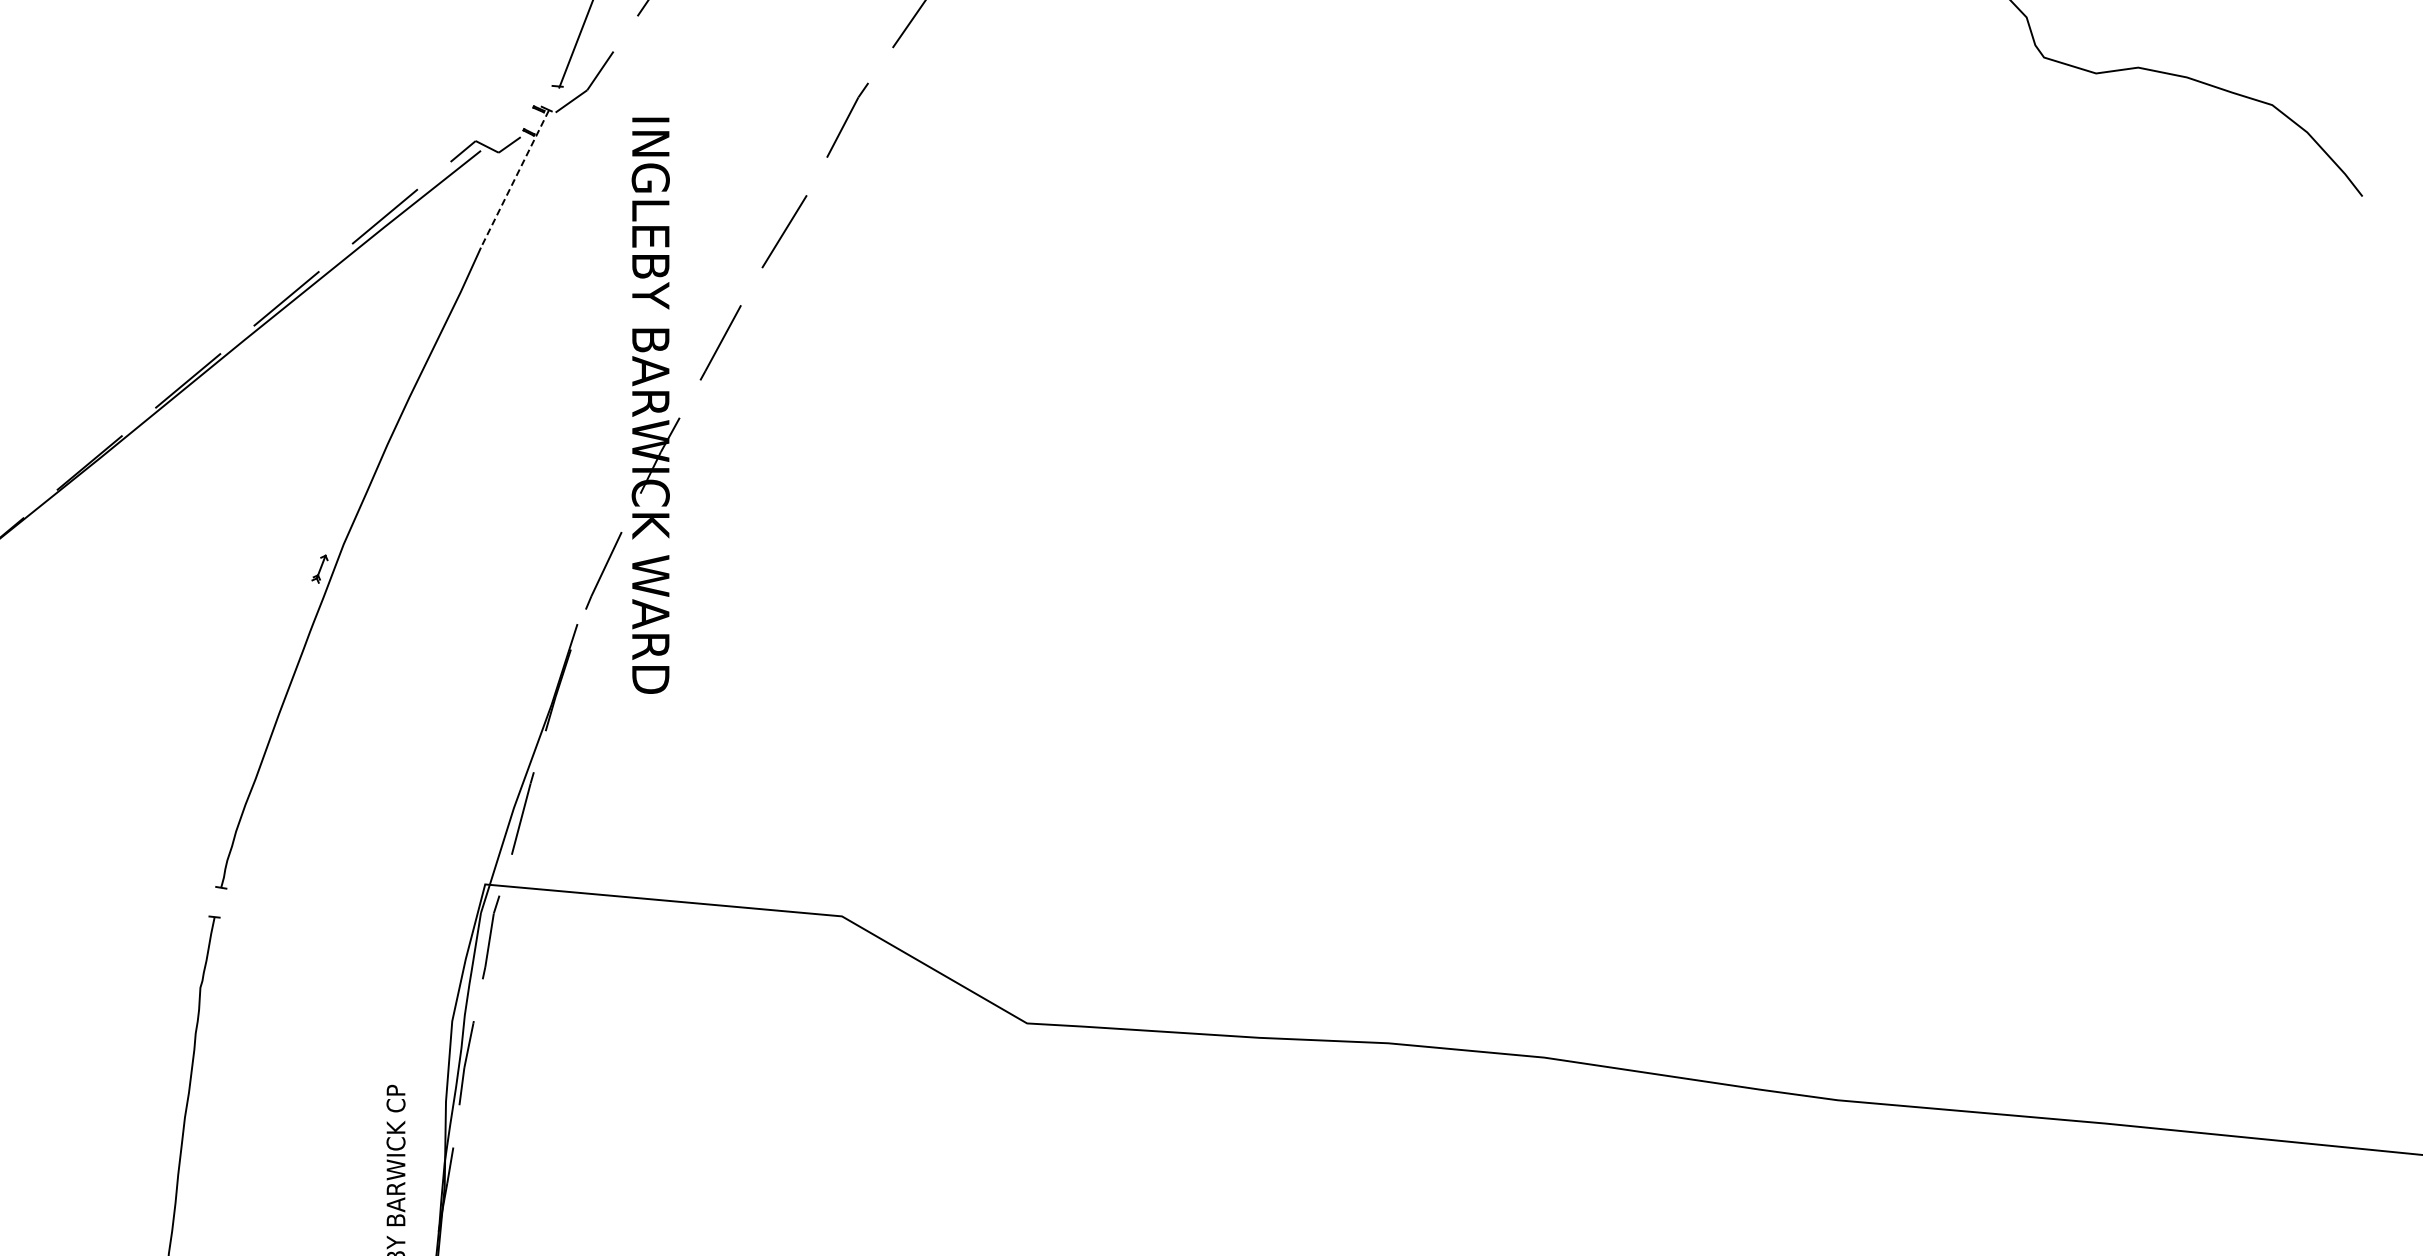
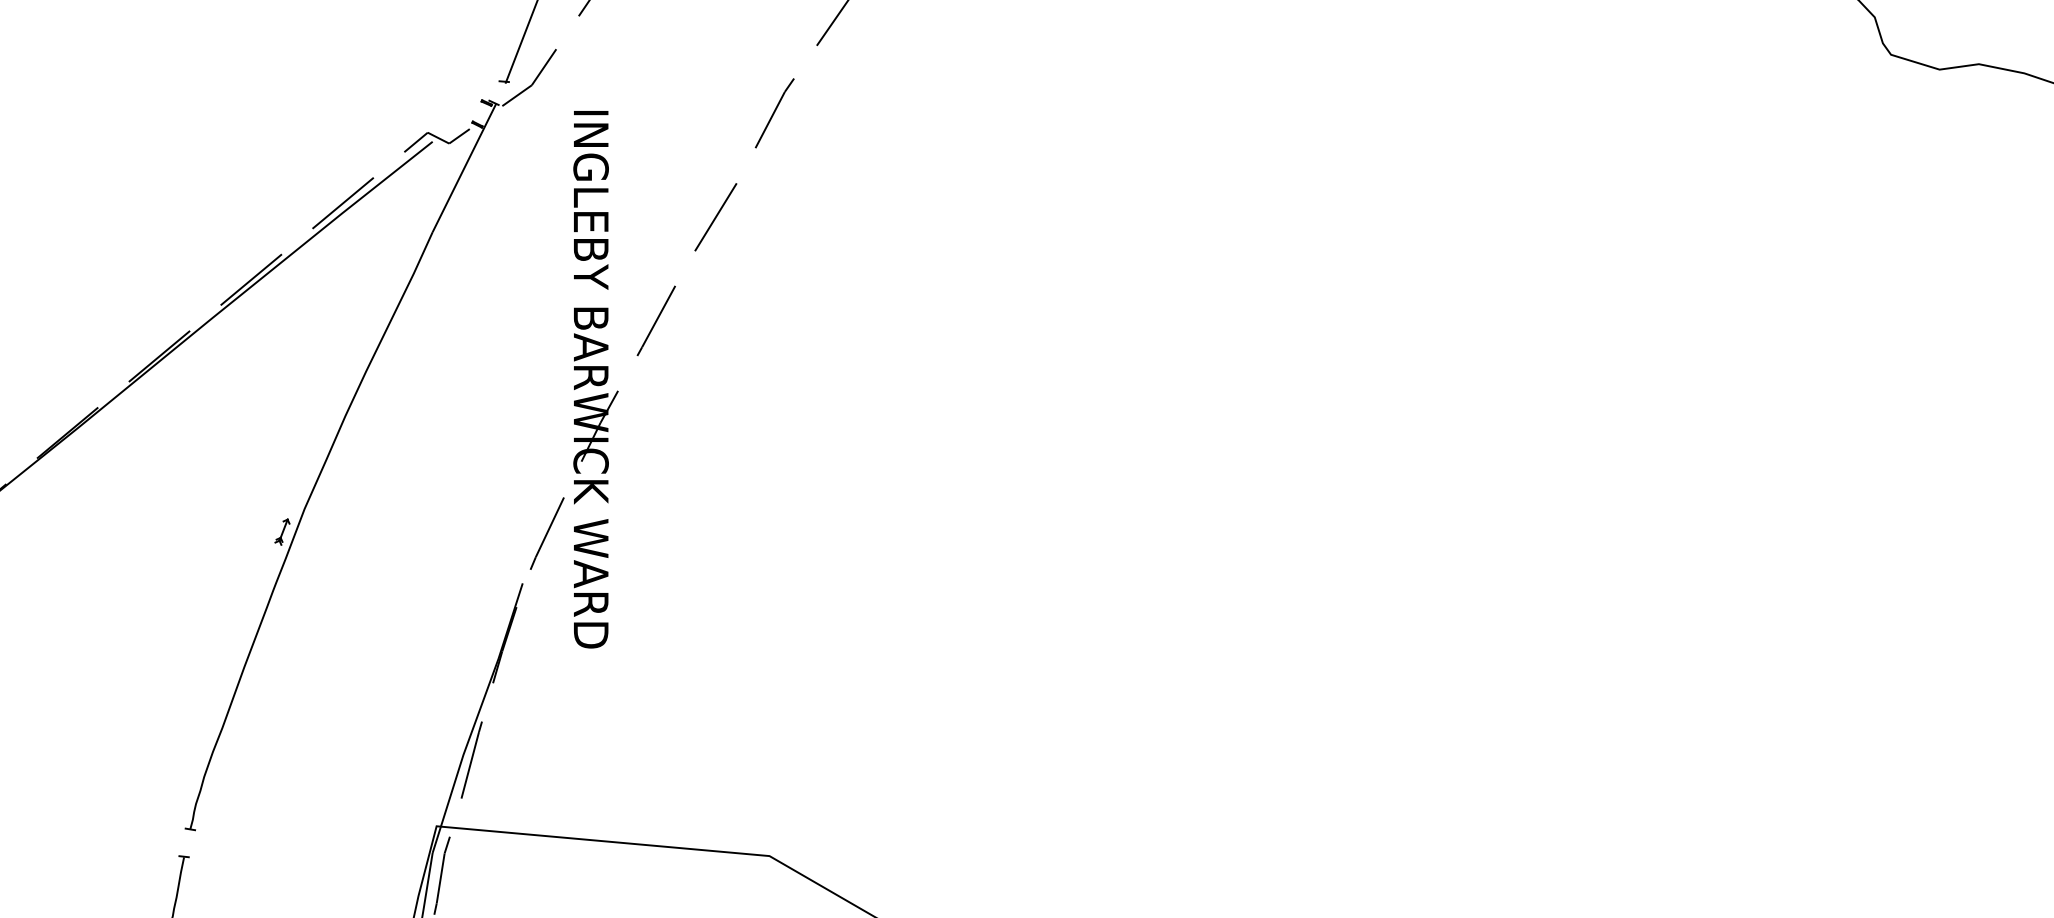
line: (514, 179) -> (463, 168), dashed -> solid

